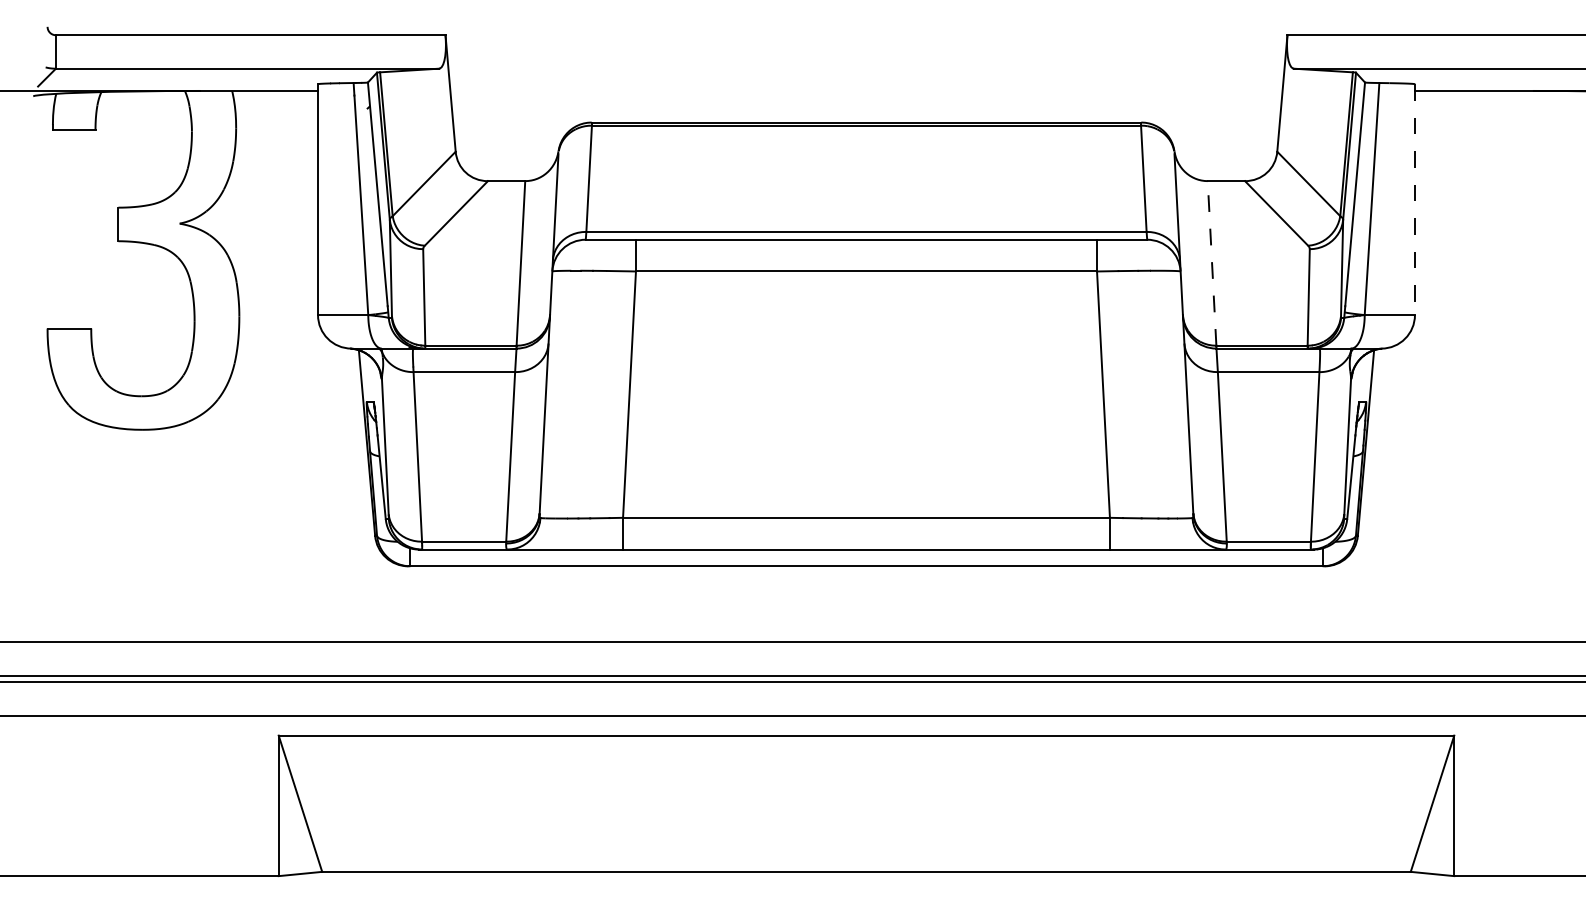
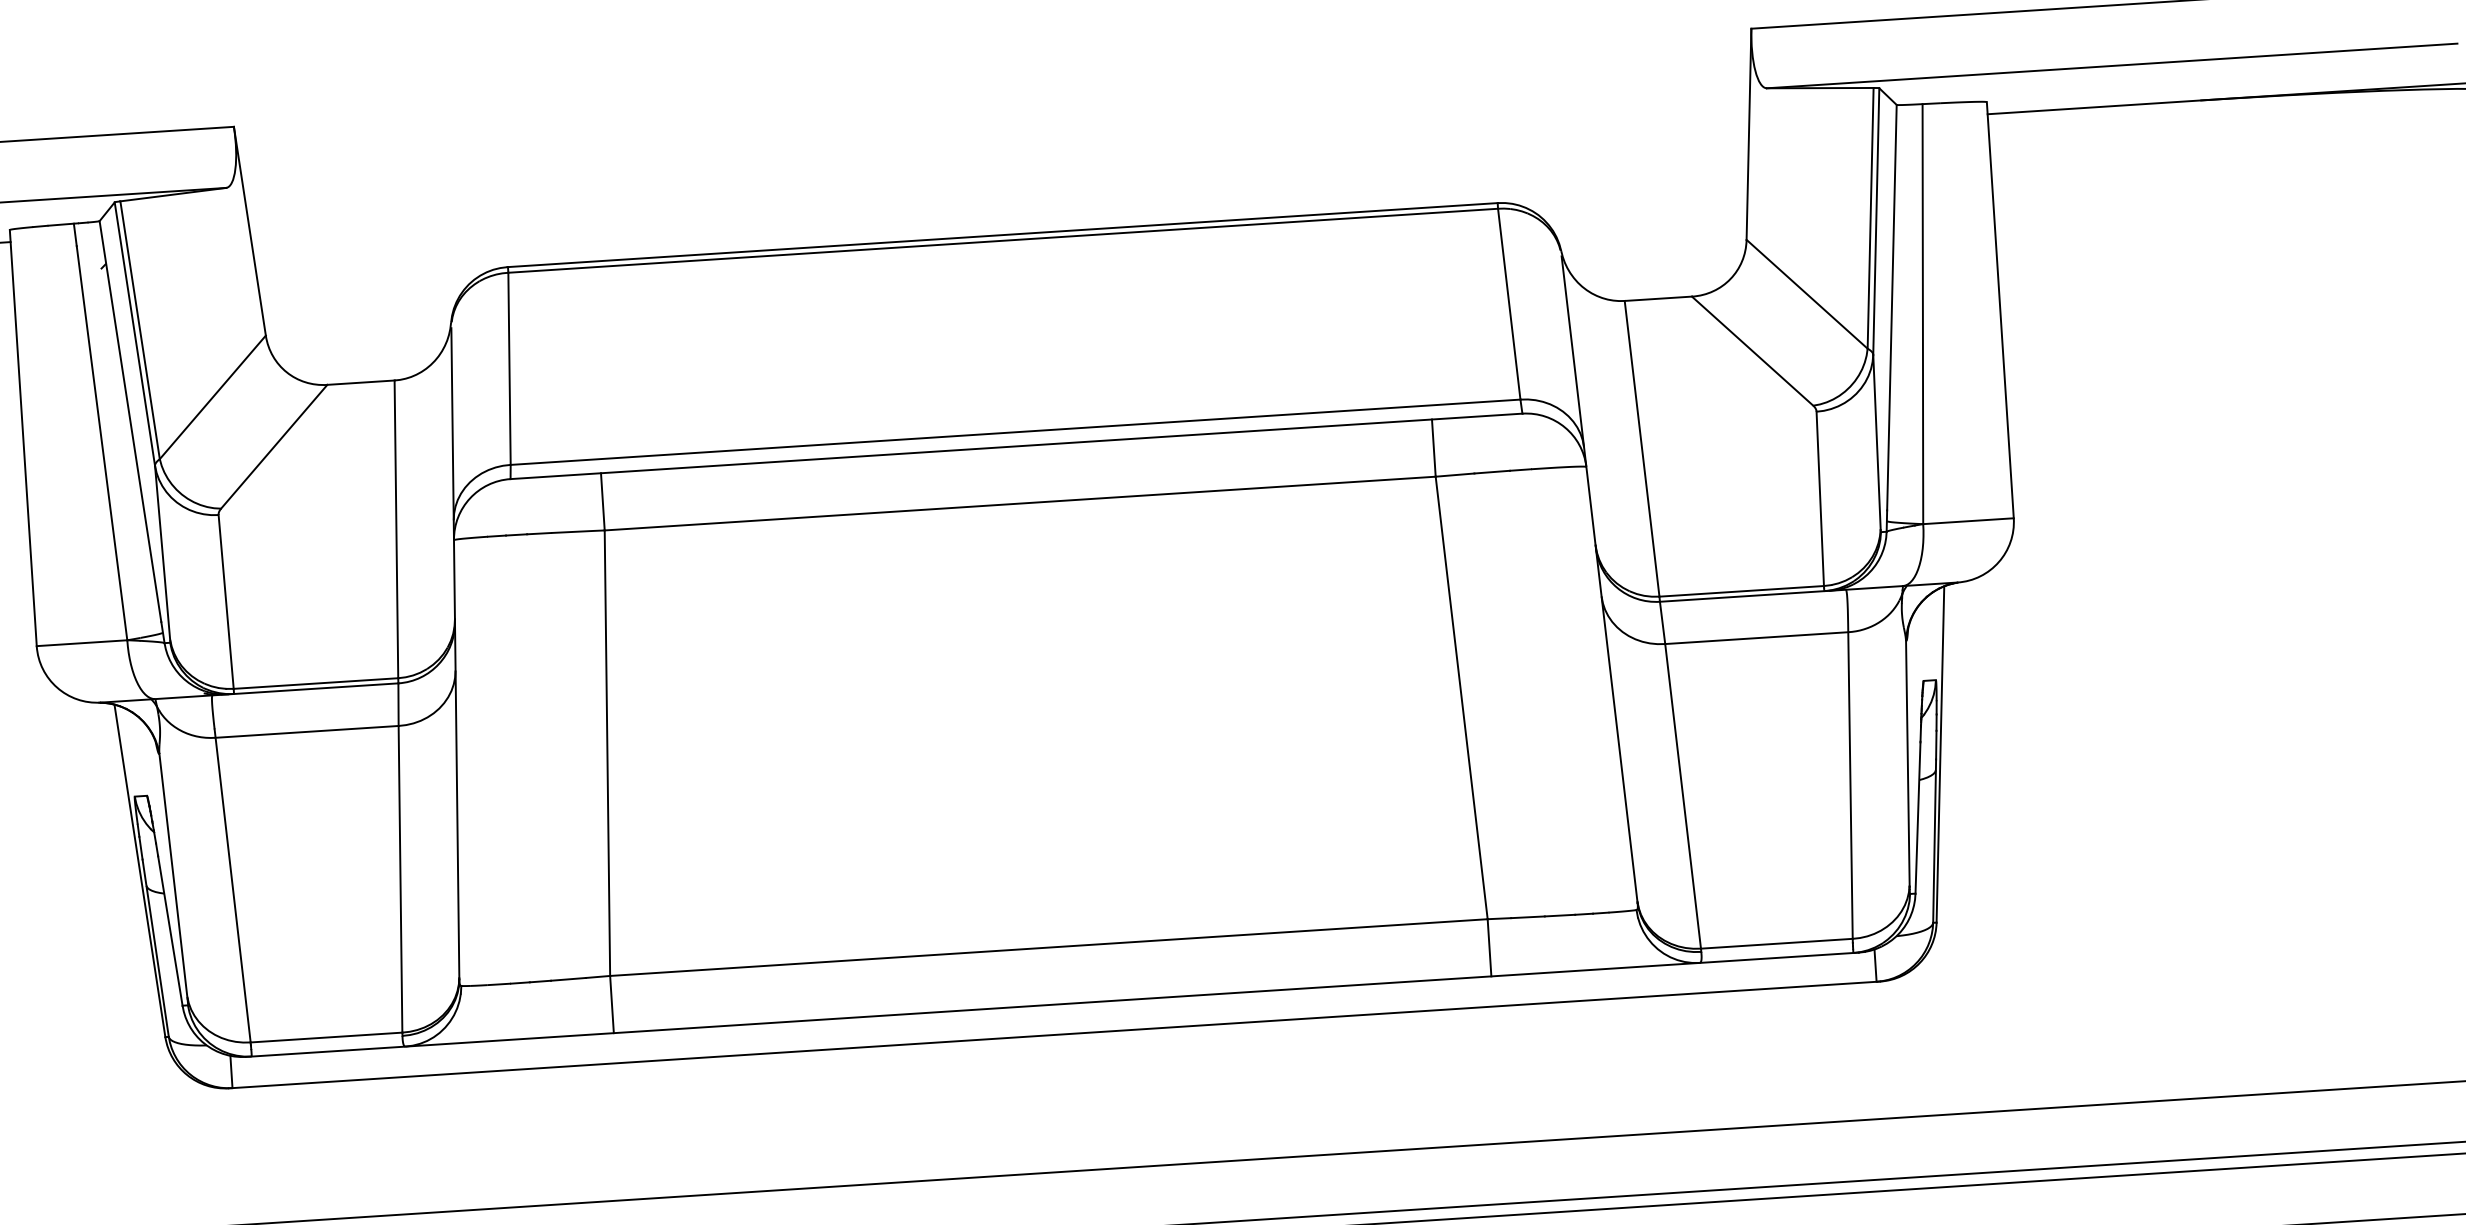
line: (1414, 200) -> (1999, 311), dashed -> solid
line: (1212, 262) -> (1642, 447), dashed -> solid

